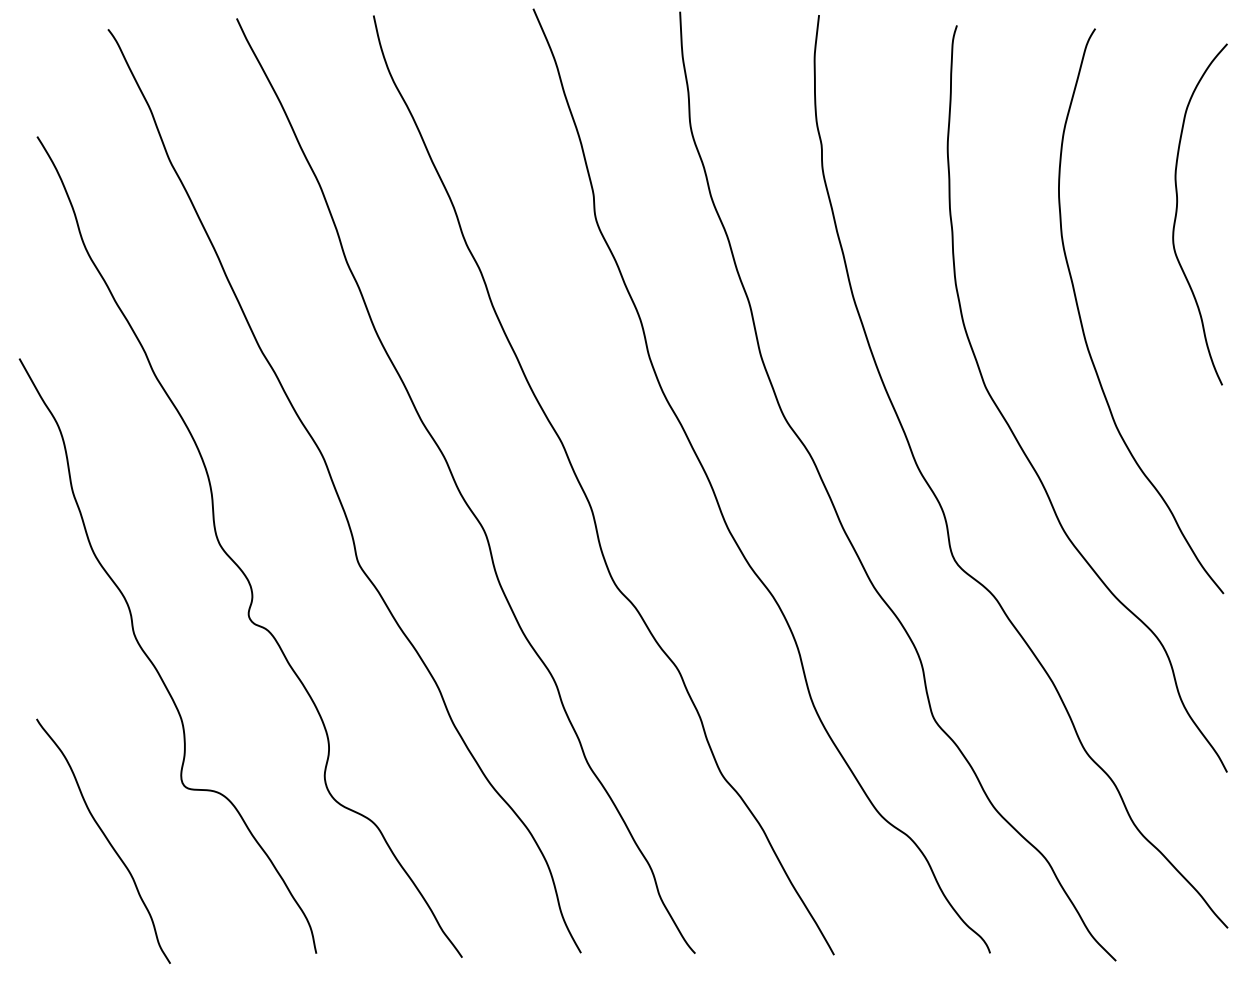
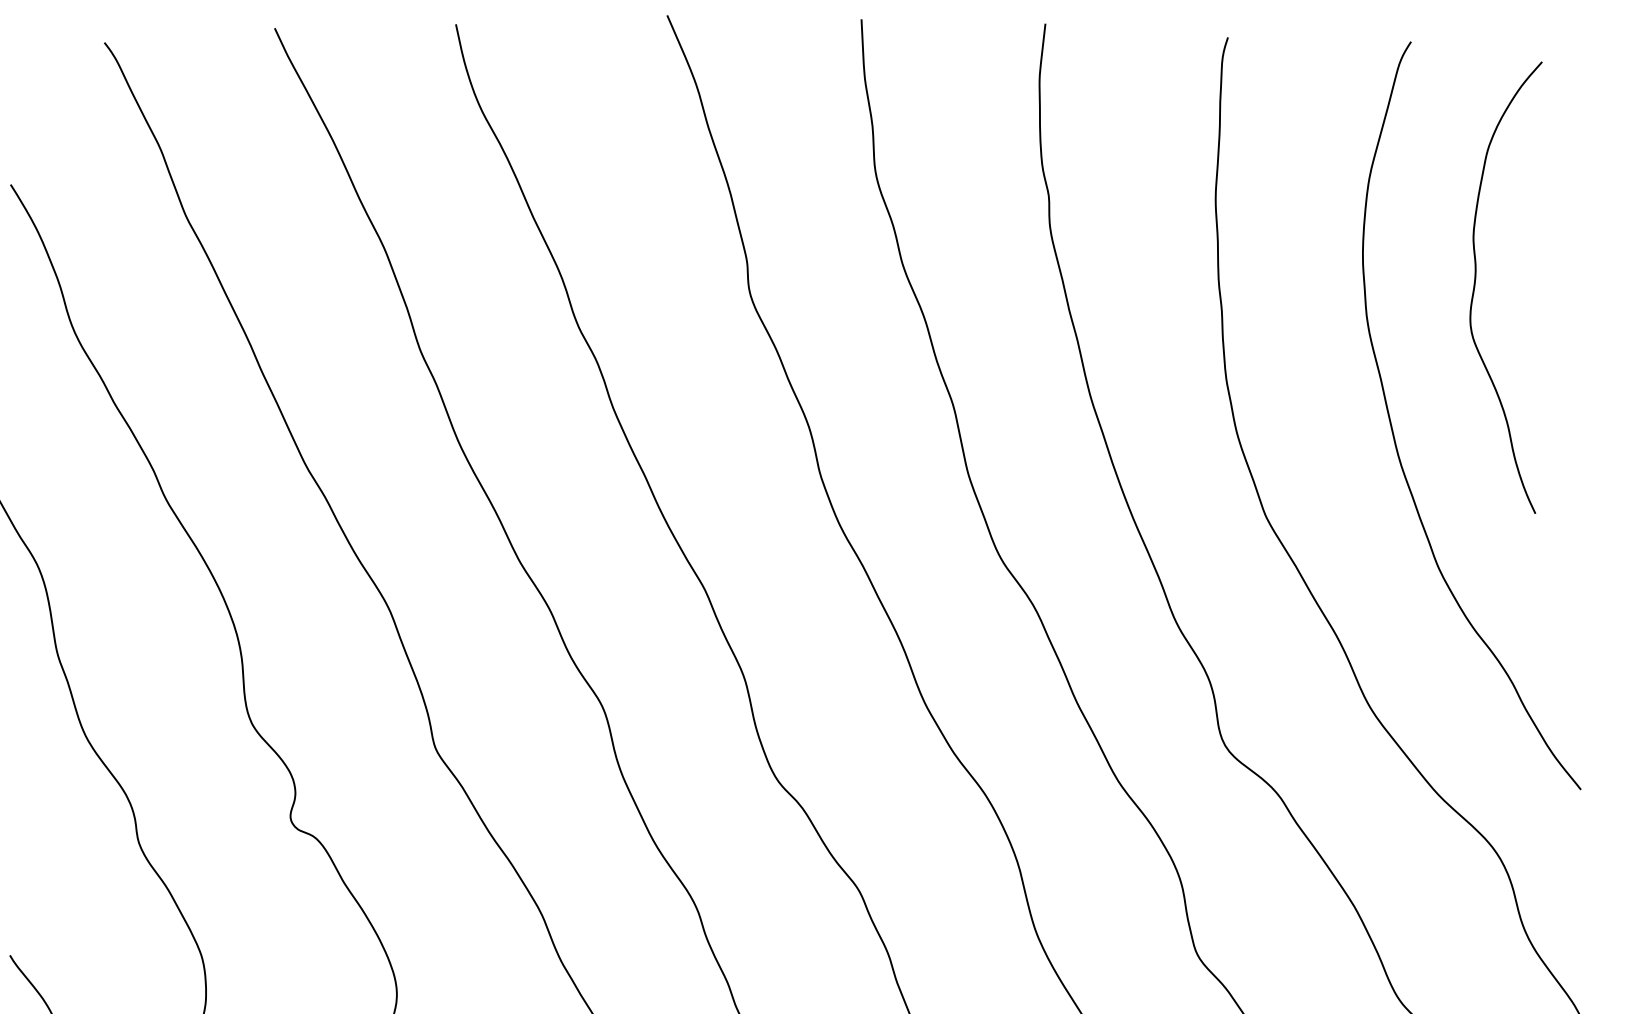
curve: (1177, 213) -> (1476, 286), moved

